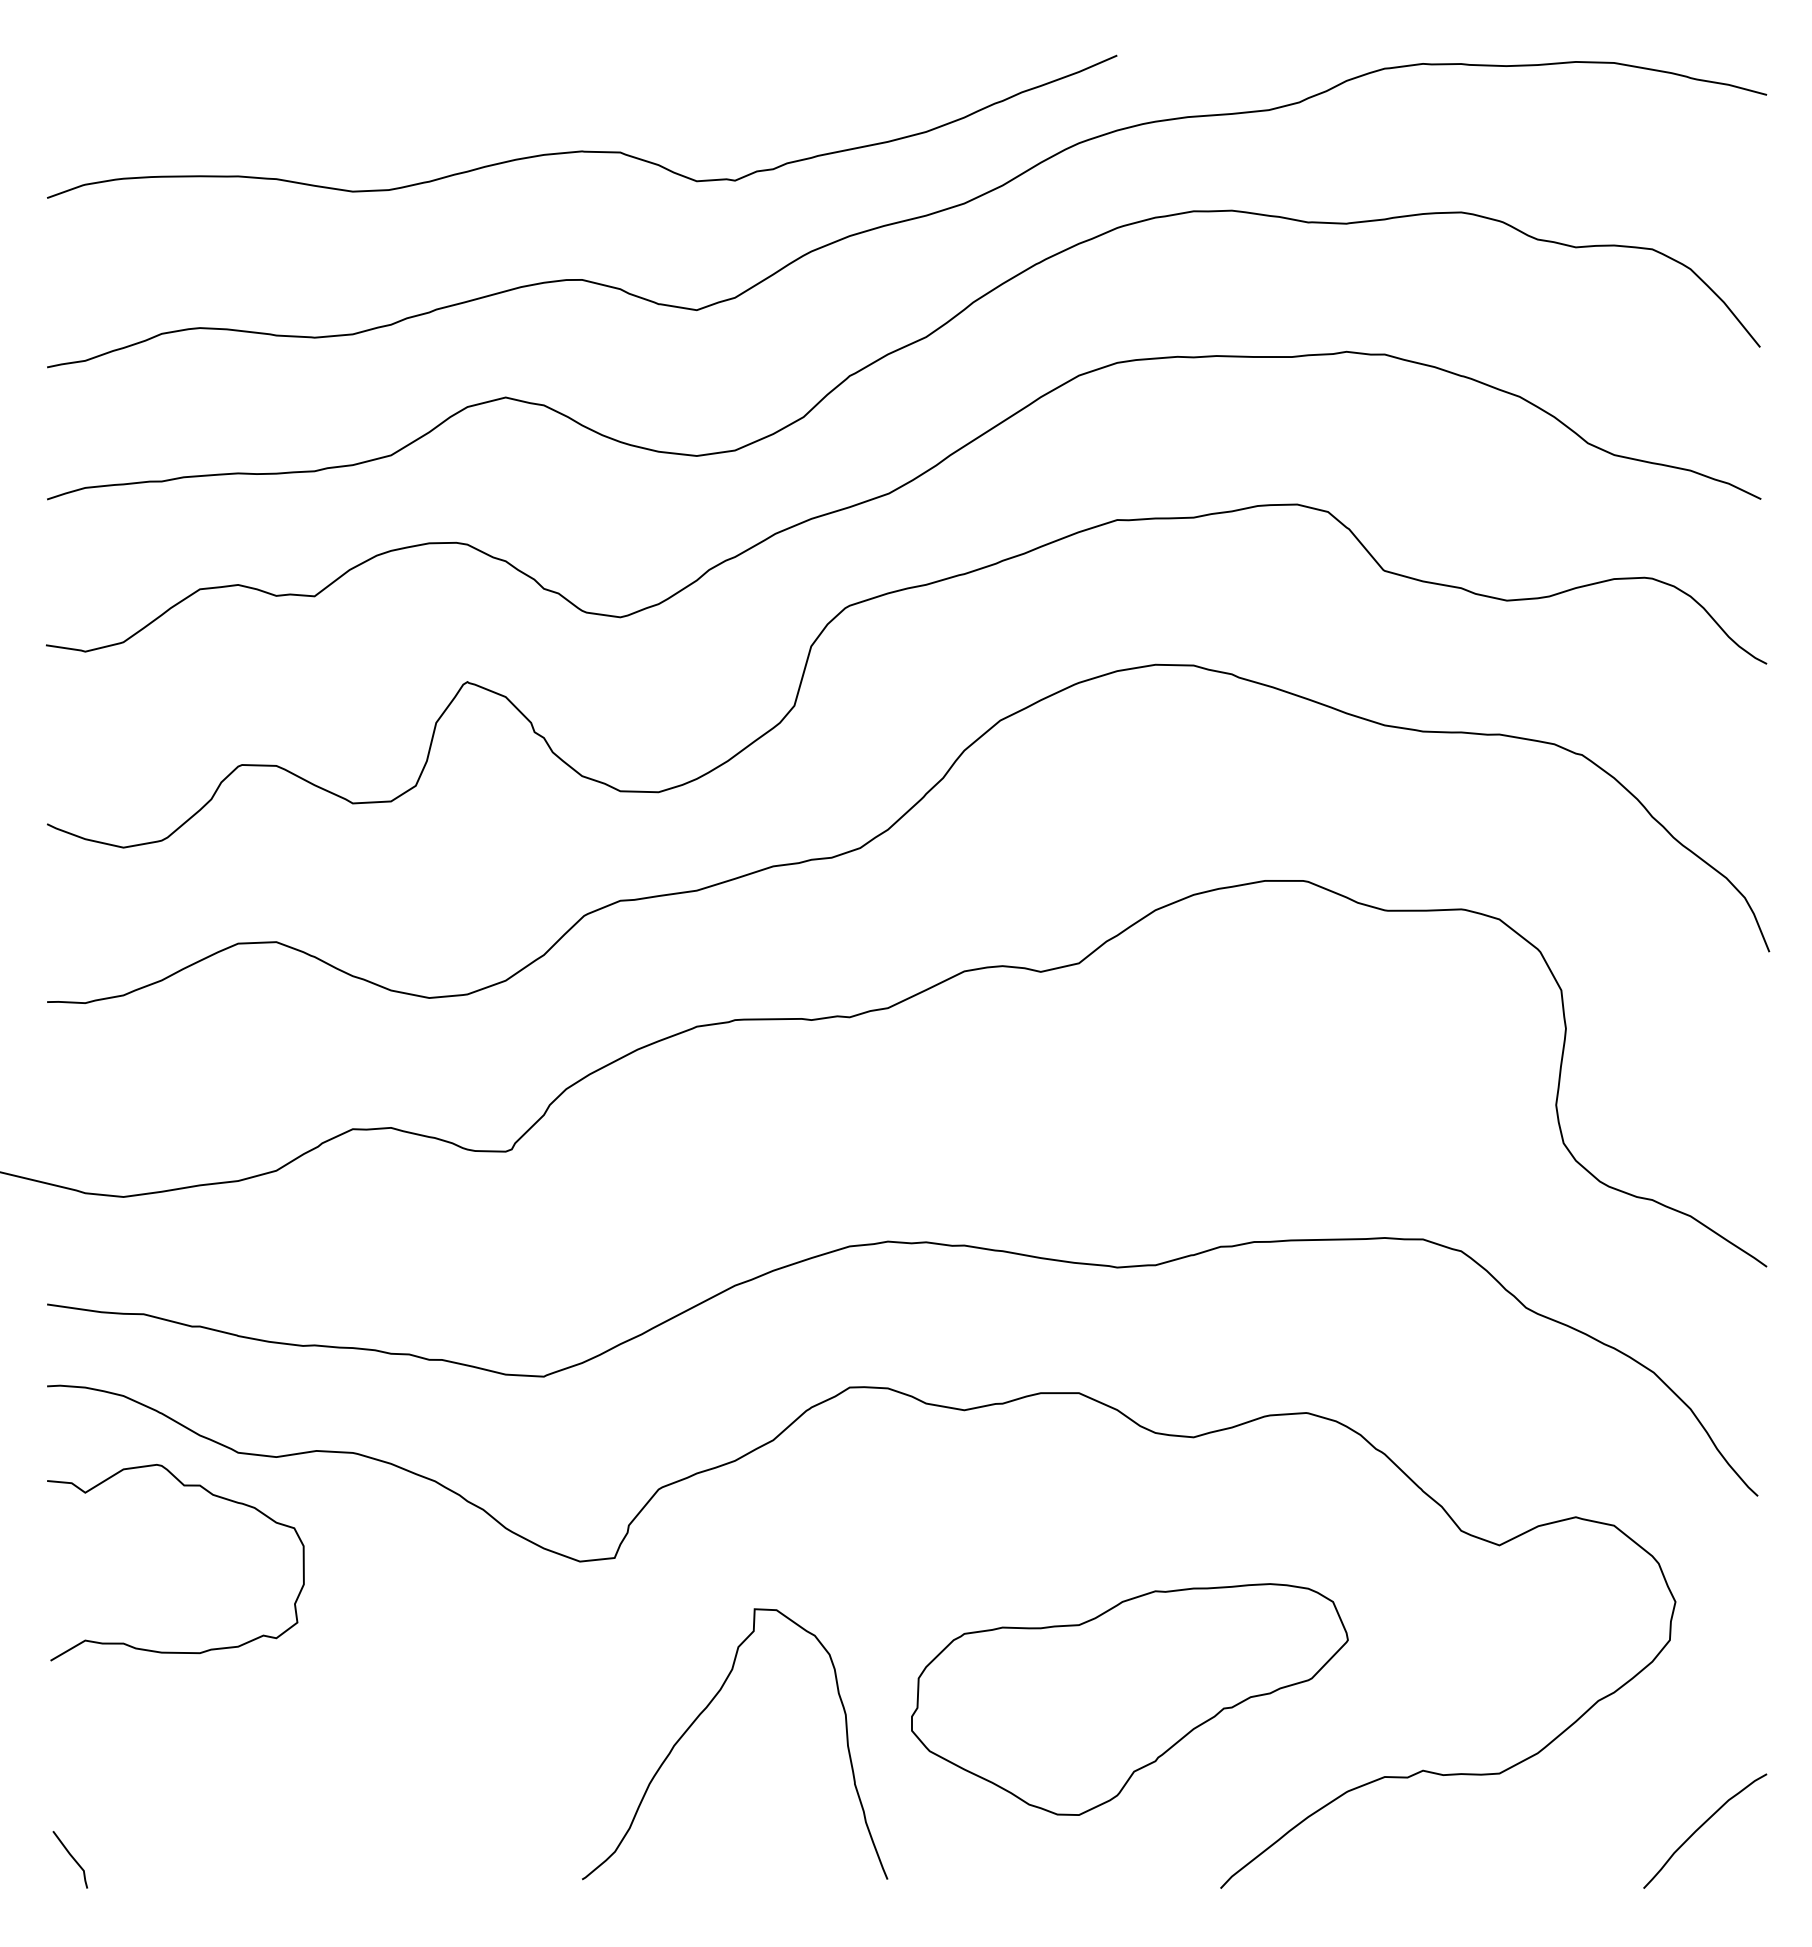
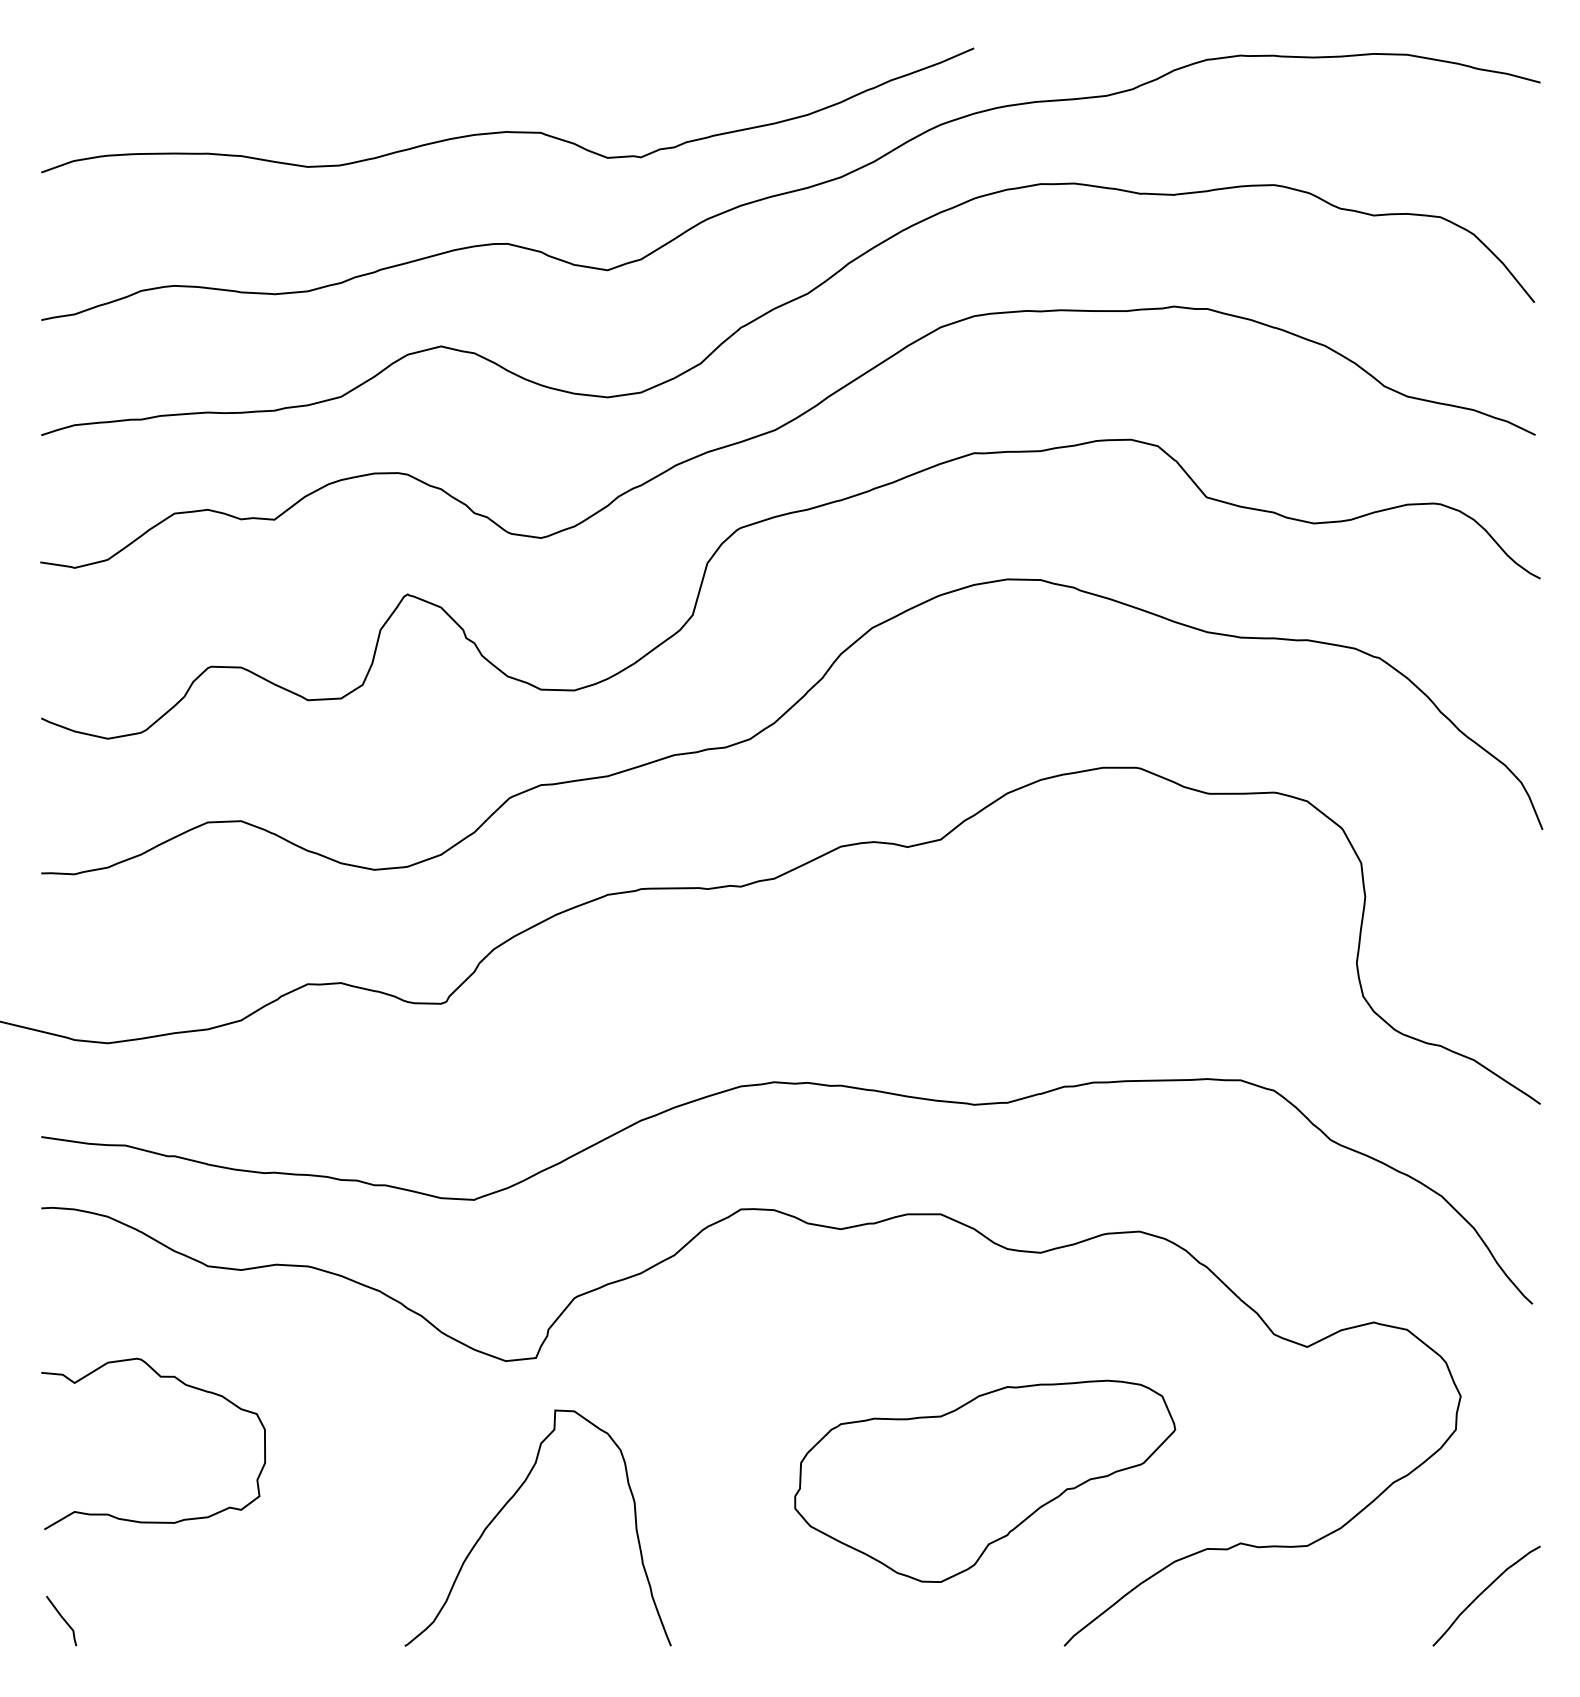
curve: (183, 1486) -> (160, 1377), moved
curve: (703, 1712) -> (510, 1500), moved

